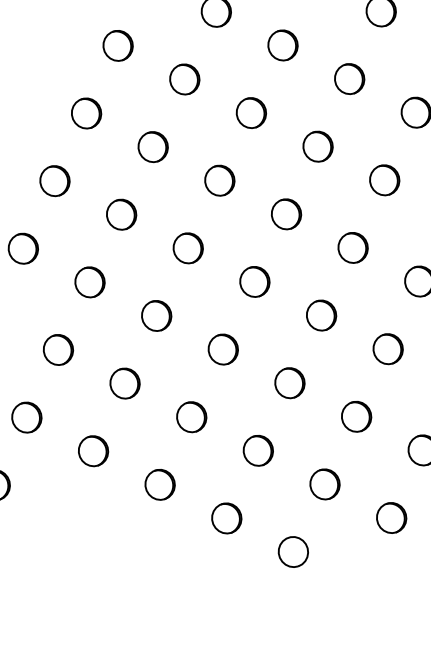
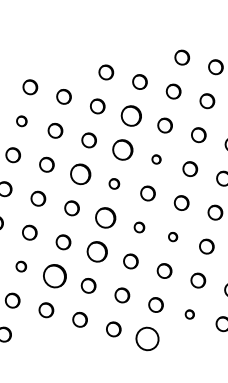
part: (117, 46) -> (21, 121), size x0.7
part: (349, 77) -> (131, 115), size x1.4
part: (317, 145) -> (122, 149), size x1.4
part: (219, 180) -> (80, 174), size x1.4
part: (384, 180) -> (156, 159), size x0.6
part: (287, 213) -> (114, 183), size x0.7
part: (254, 280) -> (105, 217), size x1.4
part: (321, 315) -> (139, 227), size x0.7
part: (387, 347) -> (172, 236), size x0.6
part: (221, 348) -> (96, 251), size x1.4
part: (58, 349) -> (21, 266), size x0.7
part: (123, 383) -> (54, 276), size x1.6
part: (391, 517) -> (189, 314), size x0.6
part: (293, 551) -> (147, 338), size x1.6

